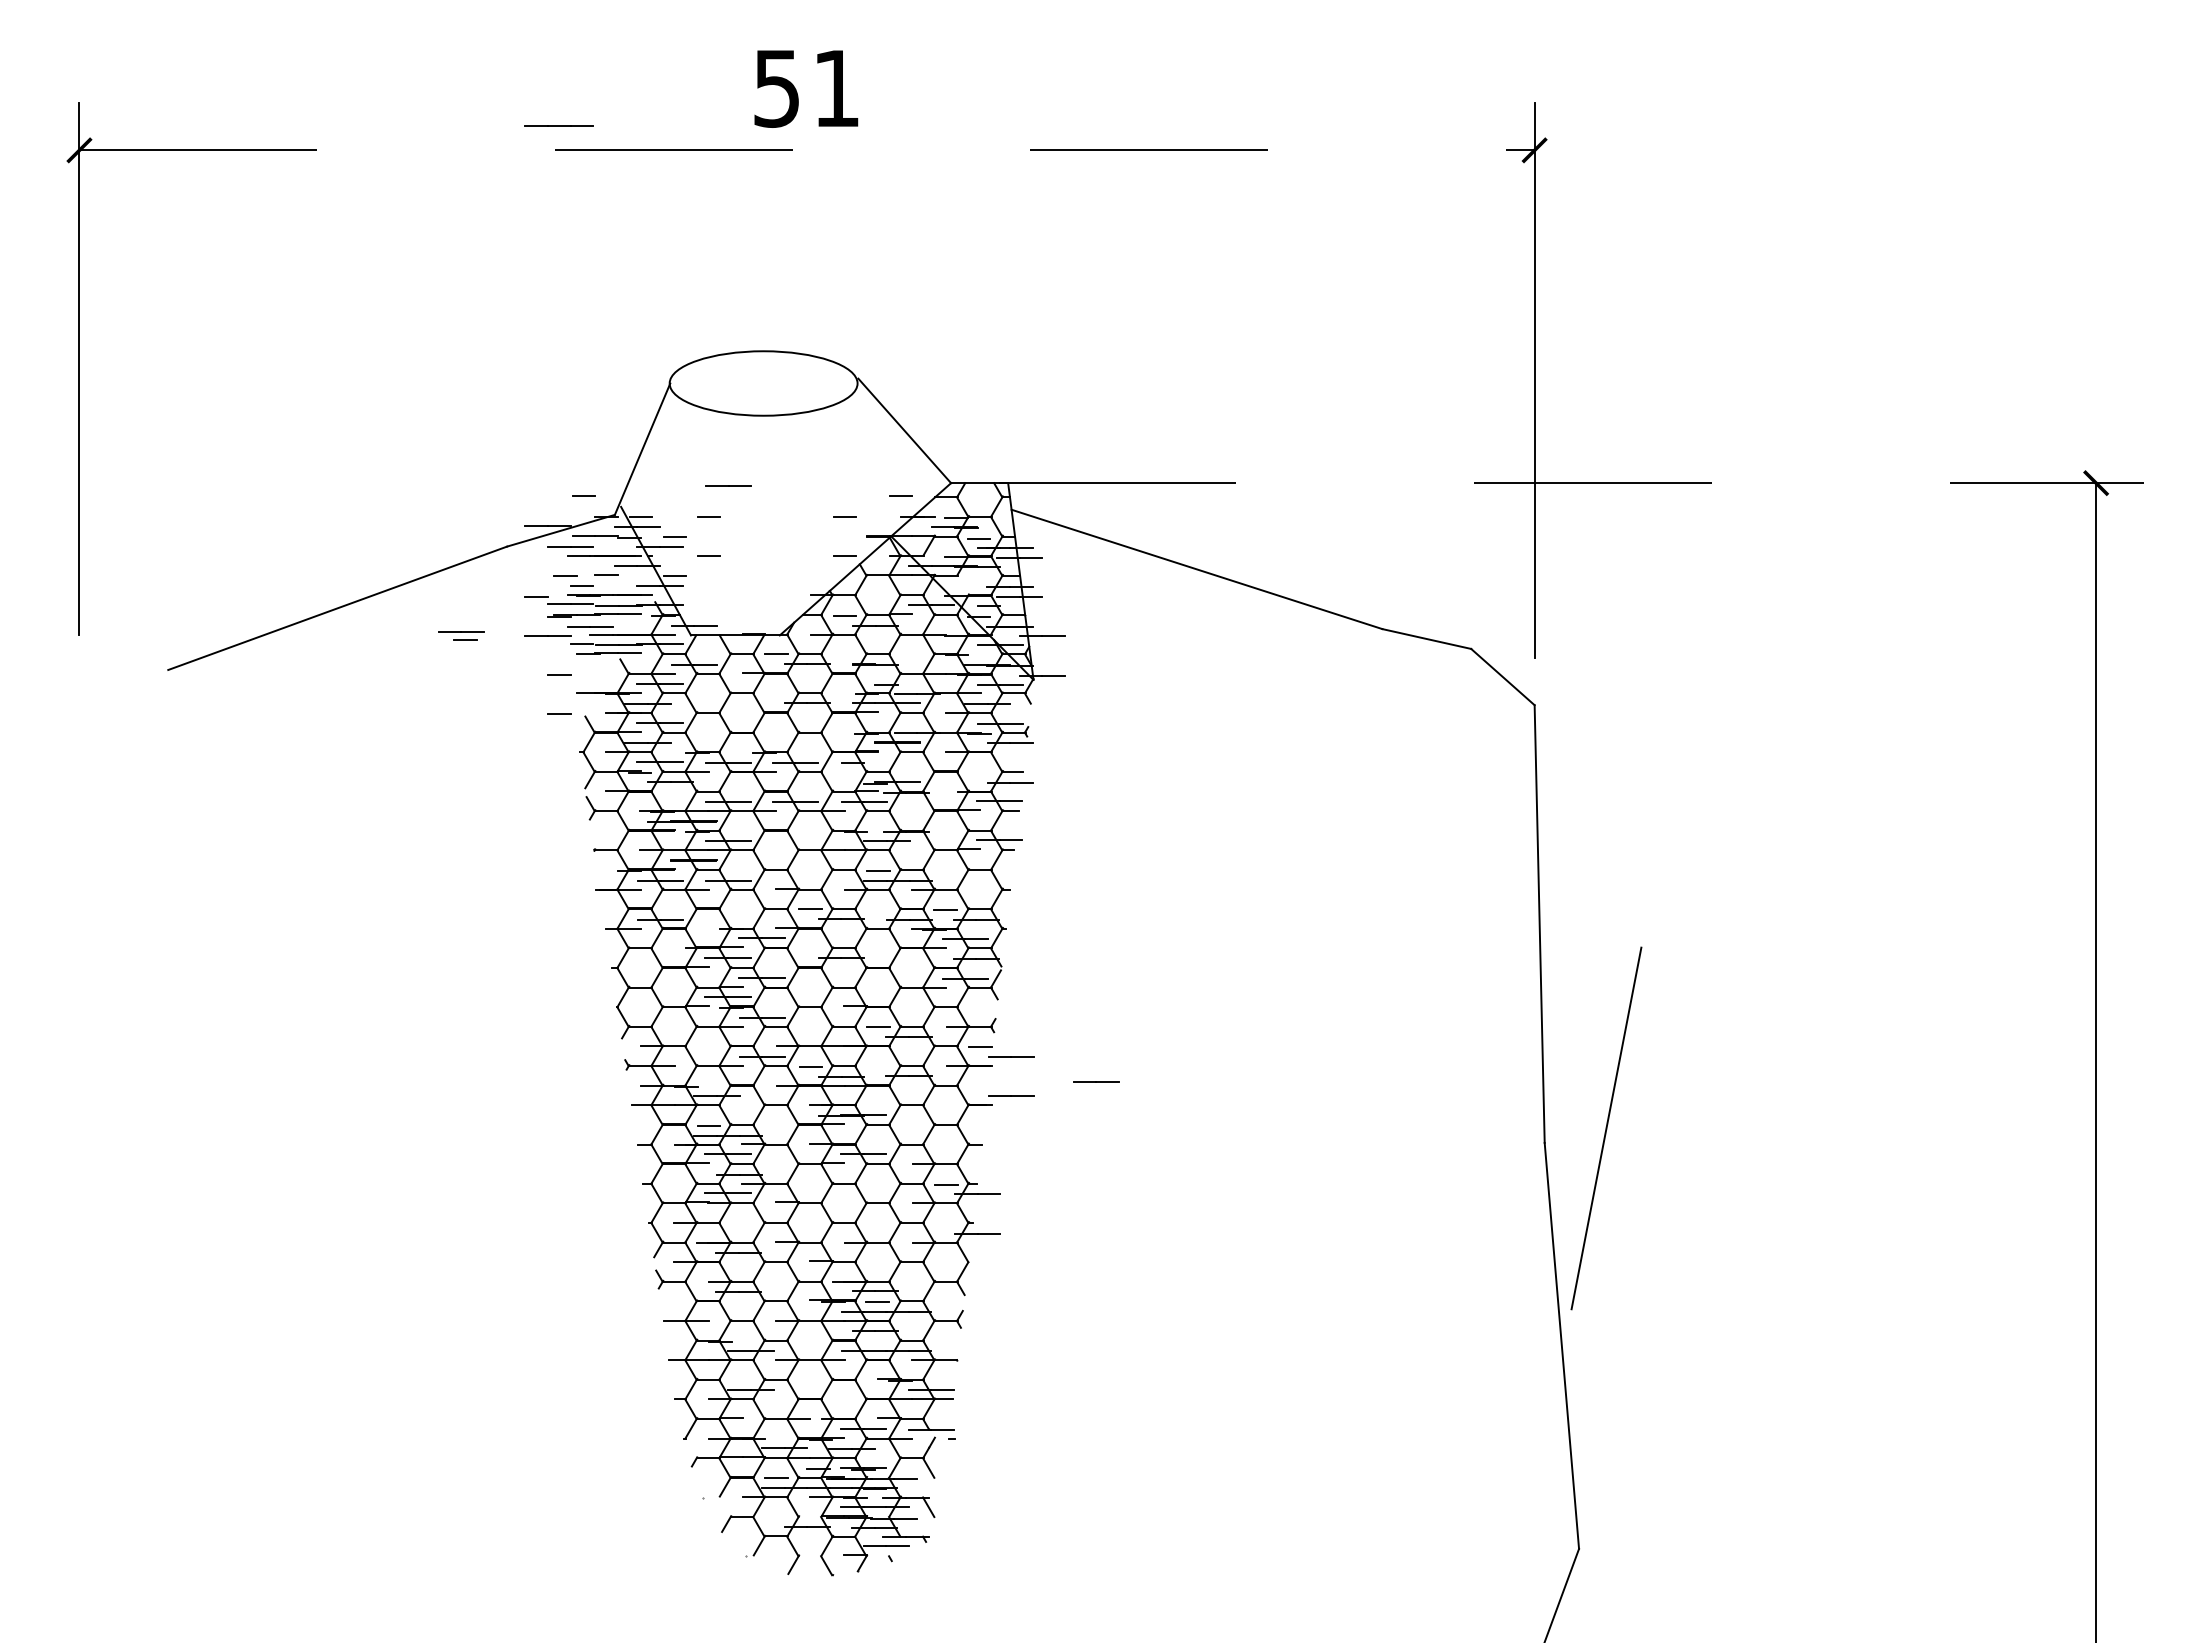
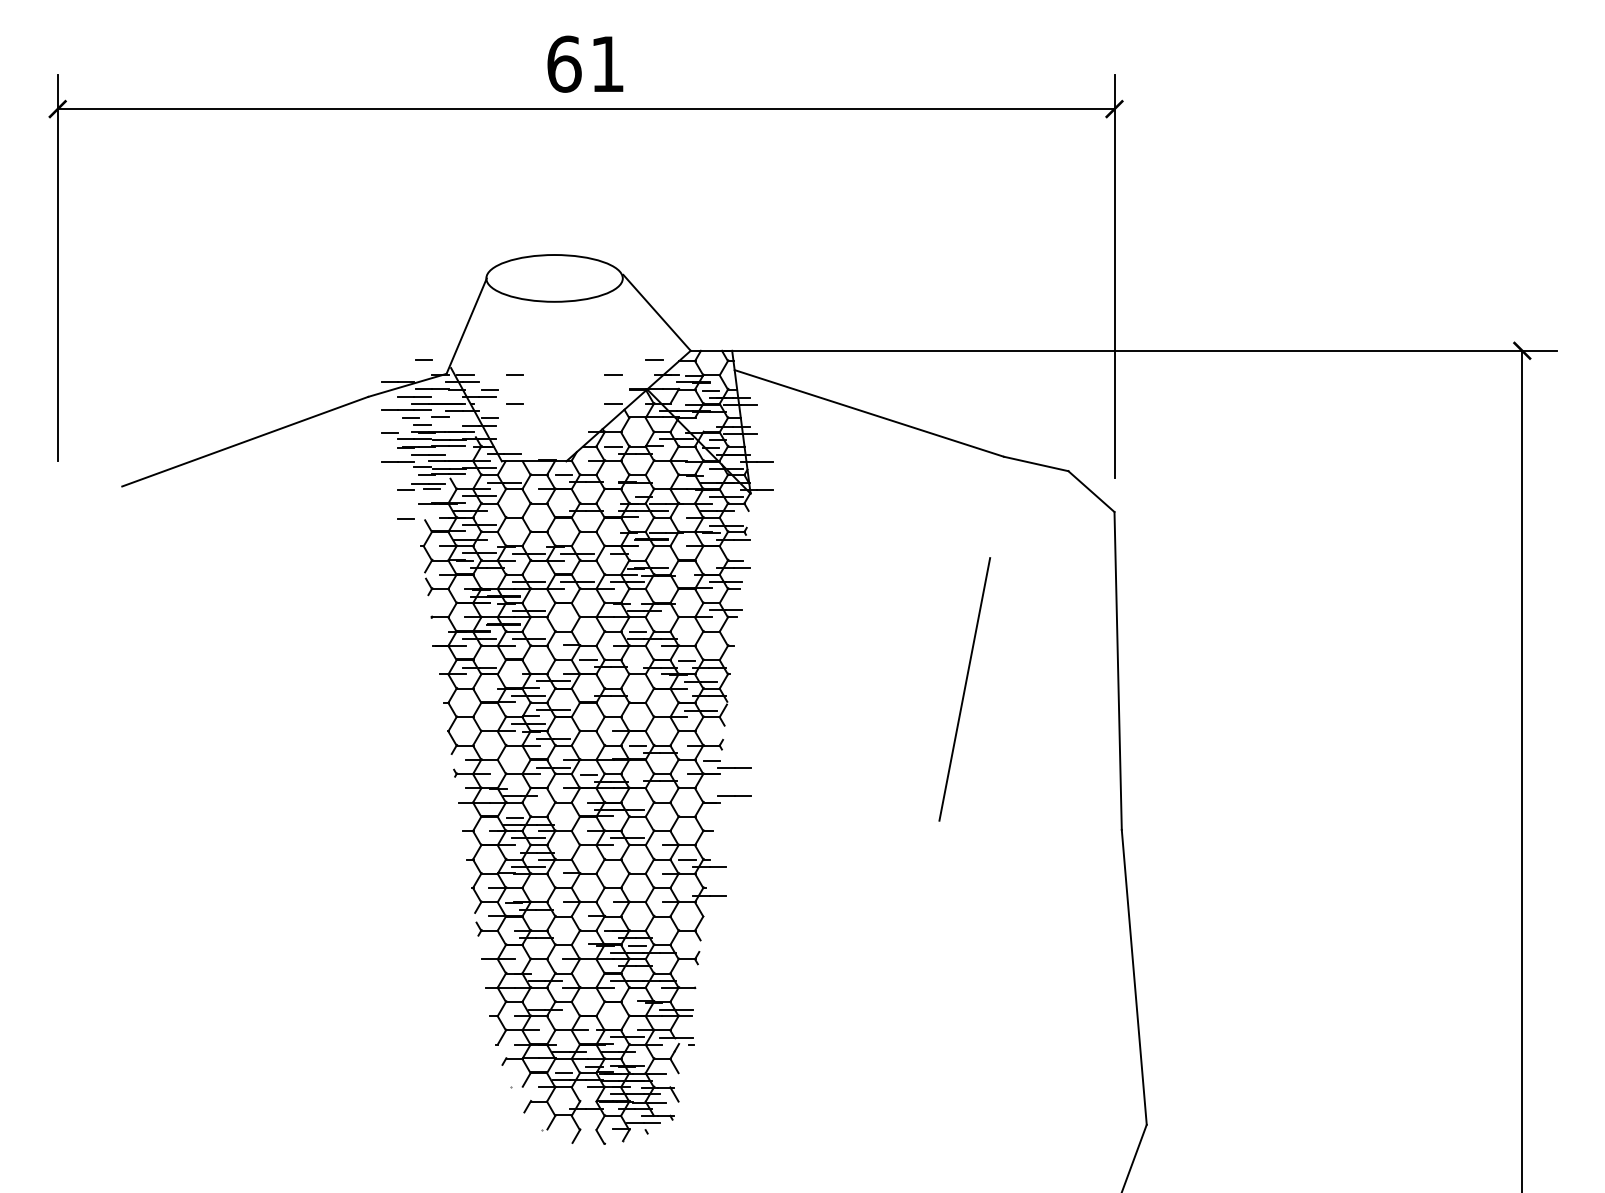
text: (777, 88) -> (564, 64), 51 -> 61
line: (558, 125) -> (405, 409), moved
line: (807, 150) -> (586, 109), dashed -> solid
line: (1571, 483) -> (1141, 351), dashed -> solid
line: (728, 485) -> (529, 352), removed
part: (461, 635) -> (428, 486), moved
line: (1096, 1081) -> (796, 785), removed
line: (1606, 1128) -> (964, 689), moved

